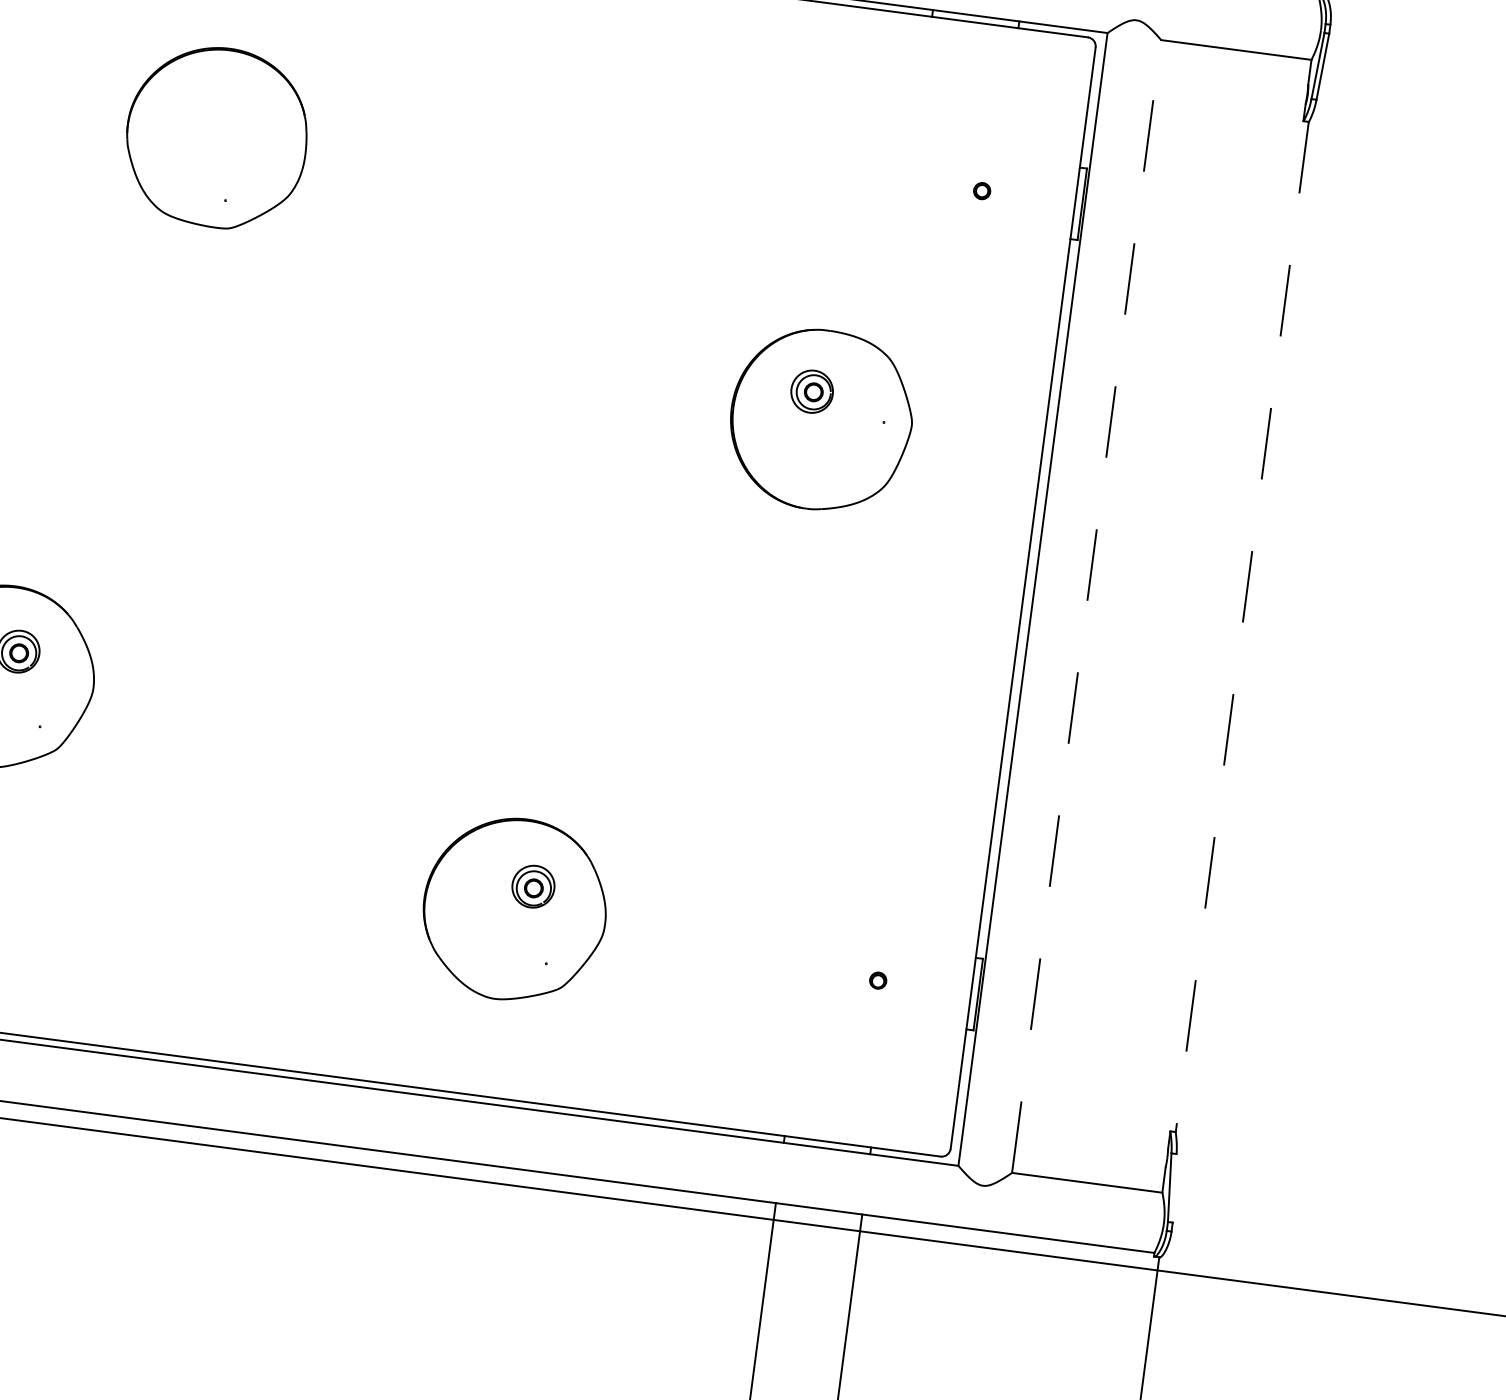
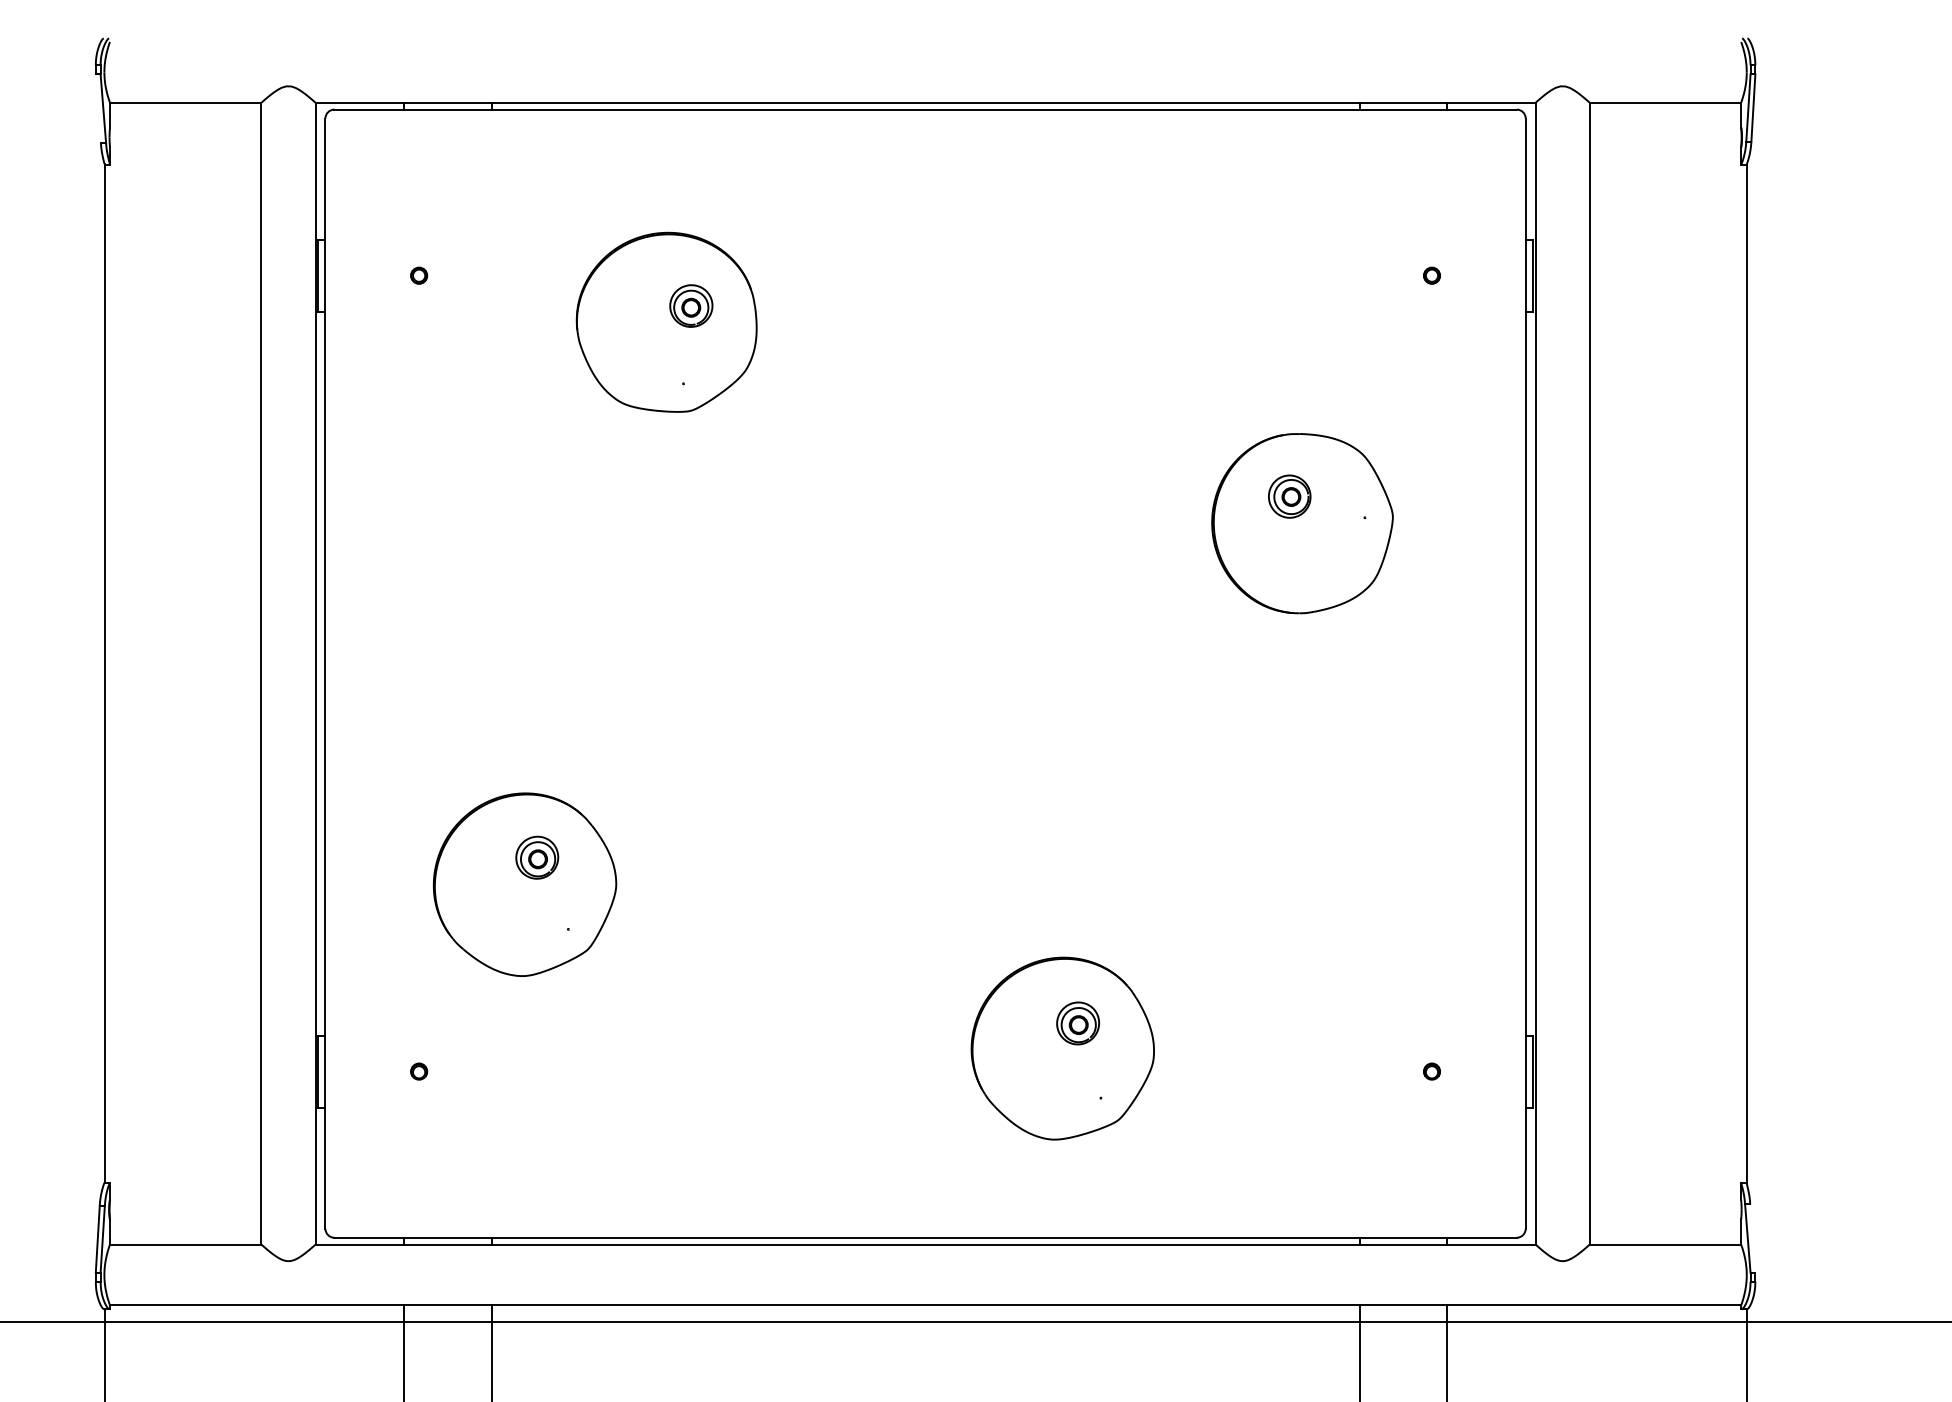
part: (243, 123) -> (691, 305), added
line: (1086, 606) -> (1589, 673), dashed -> solid
line: (1242, 627) -> (1746, 674), dashed -> solid

